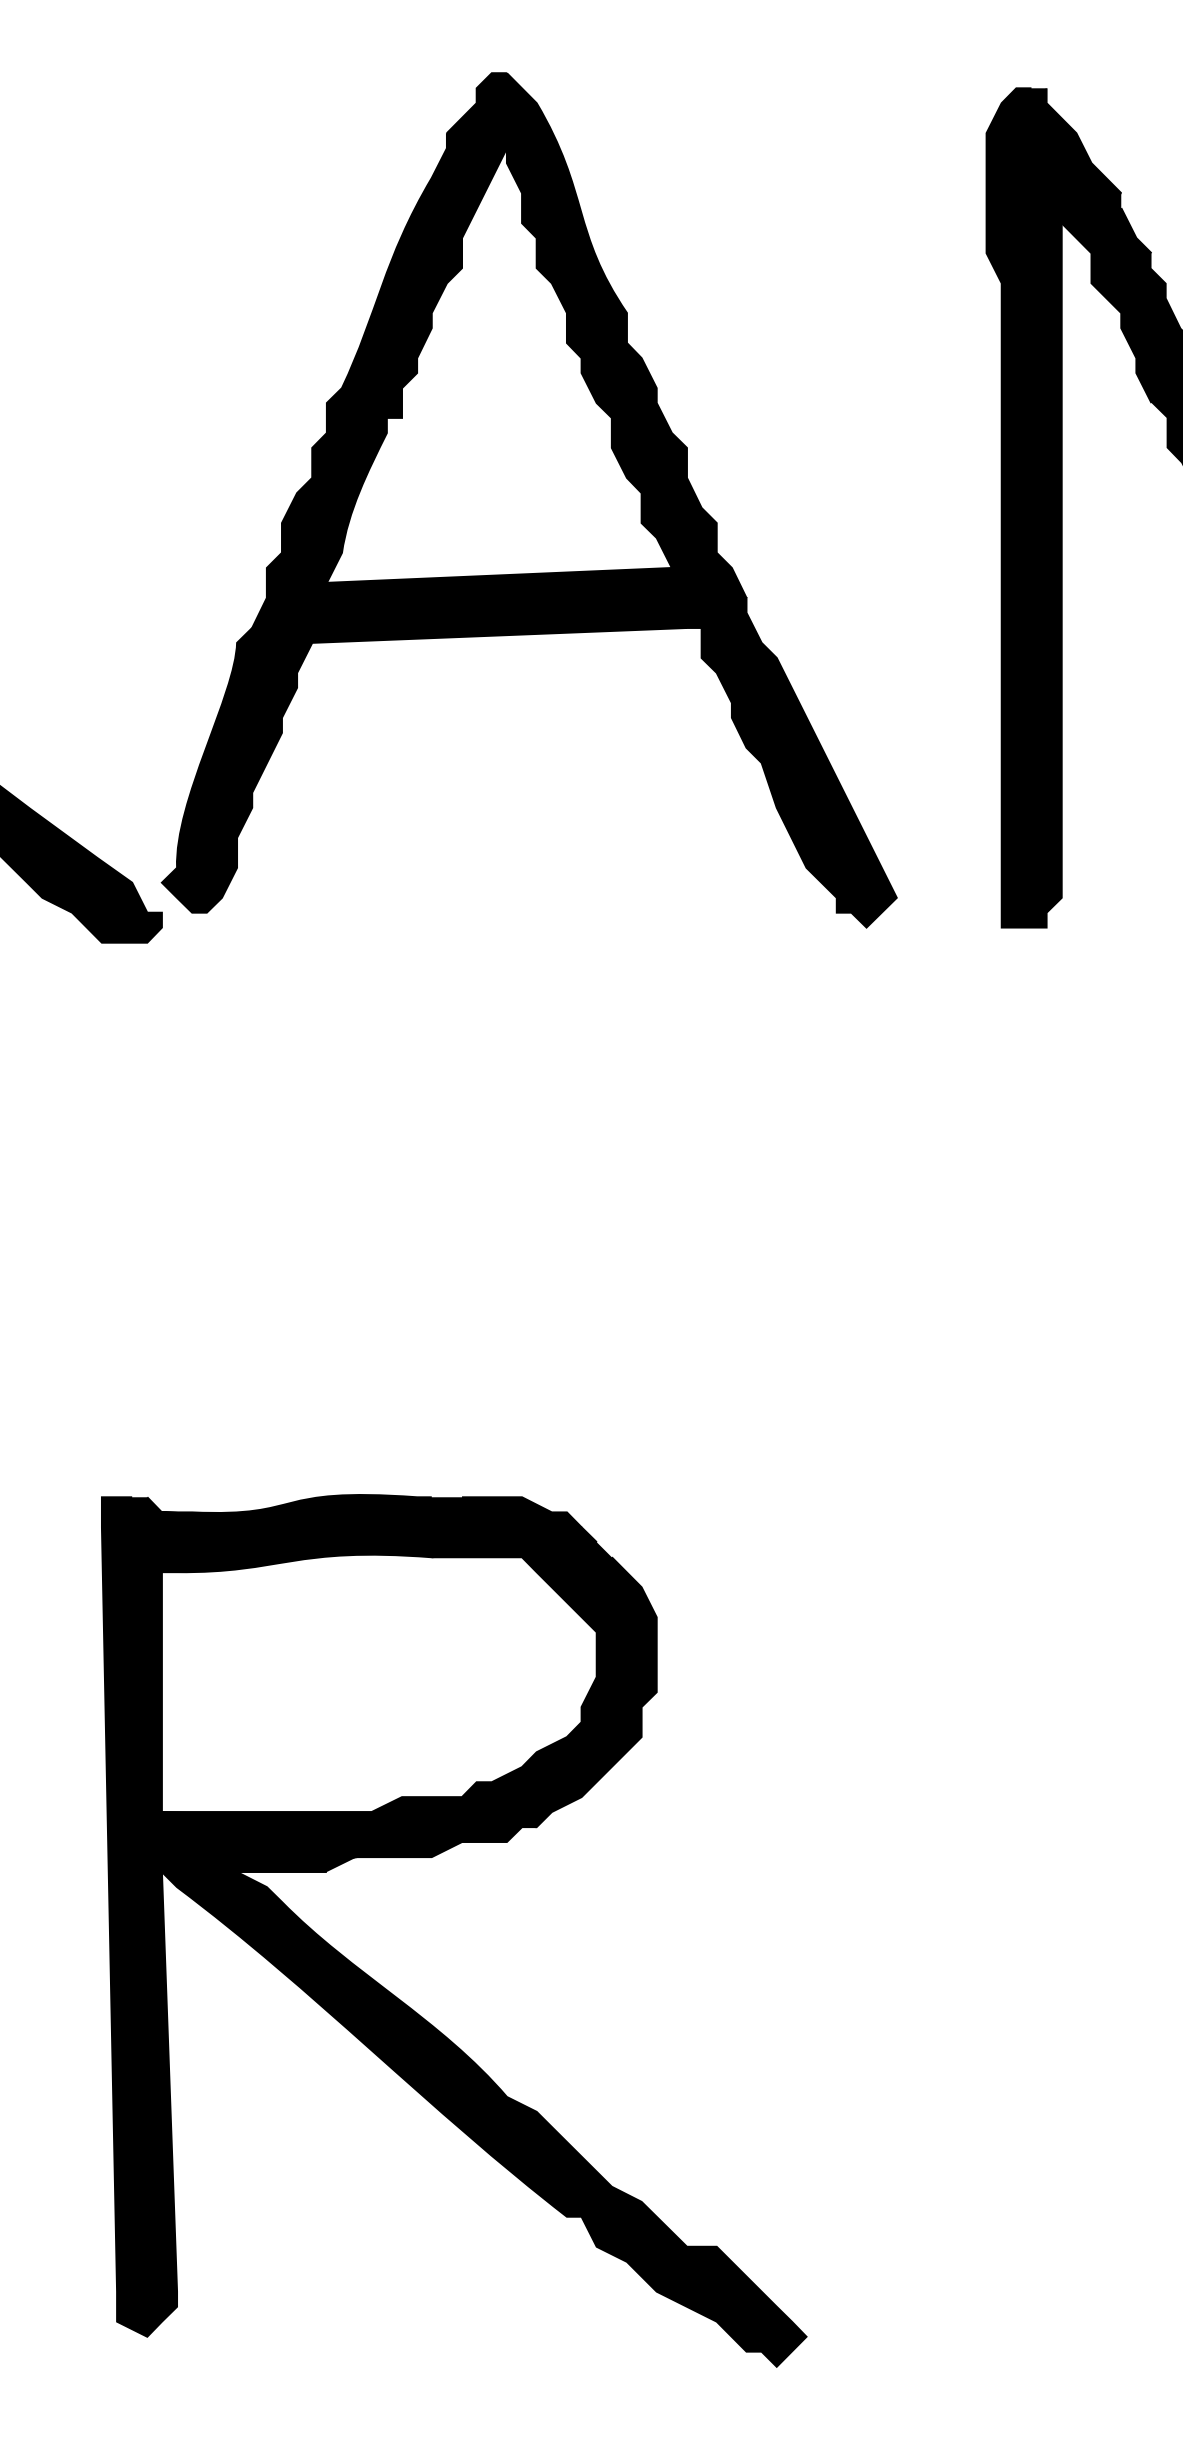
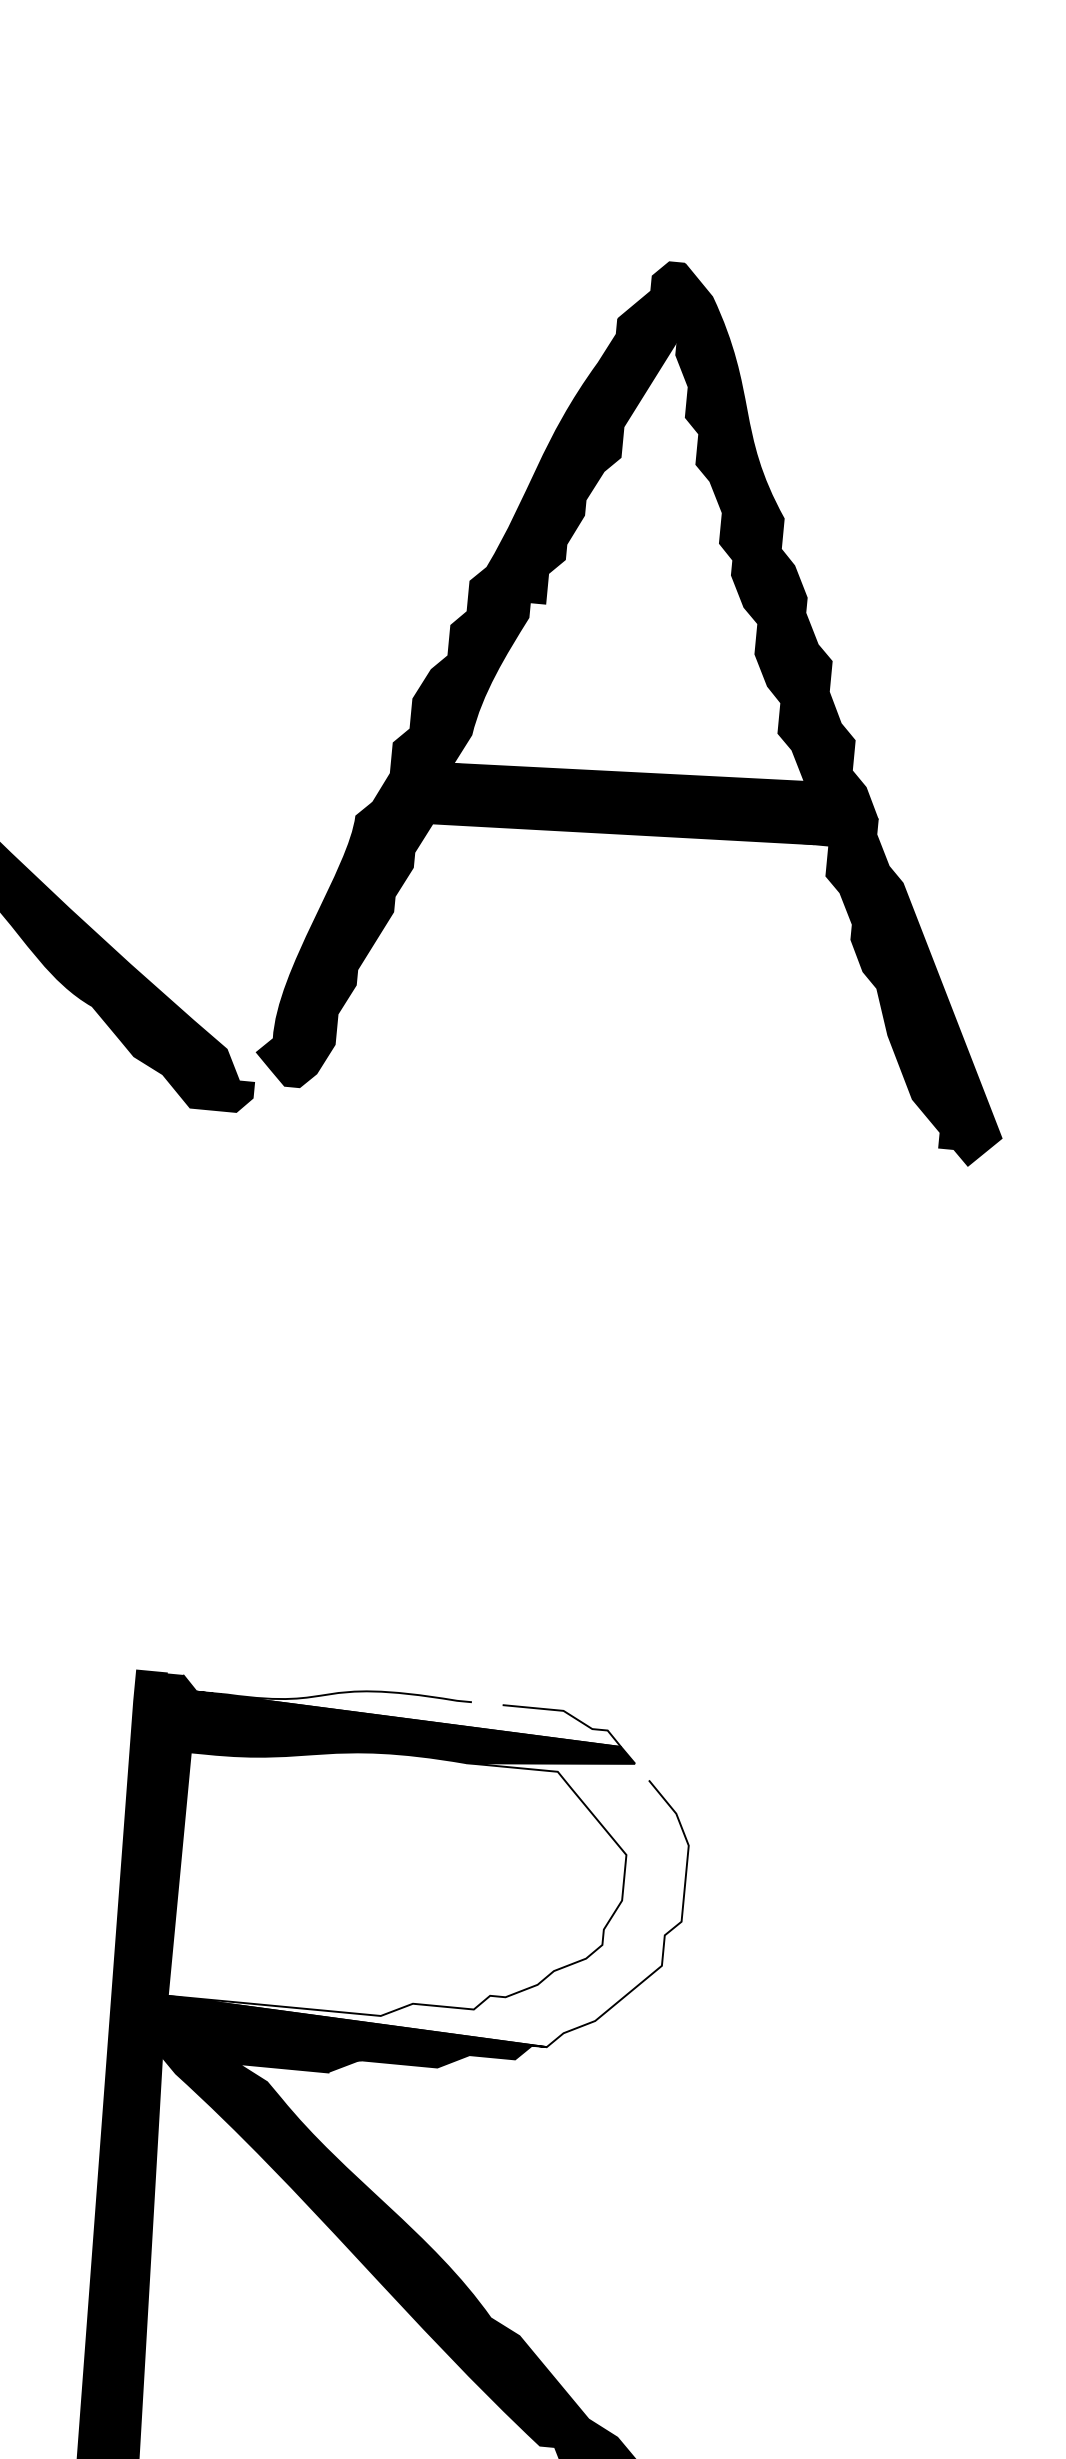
fill: (371, 1511) -> (409, 1710), removed
fill: (408, 1684) -> (430, 1890), removed

